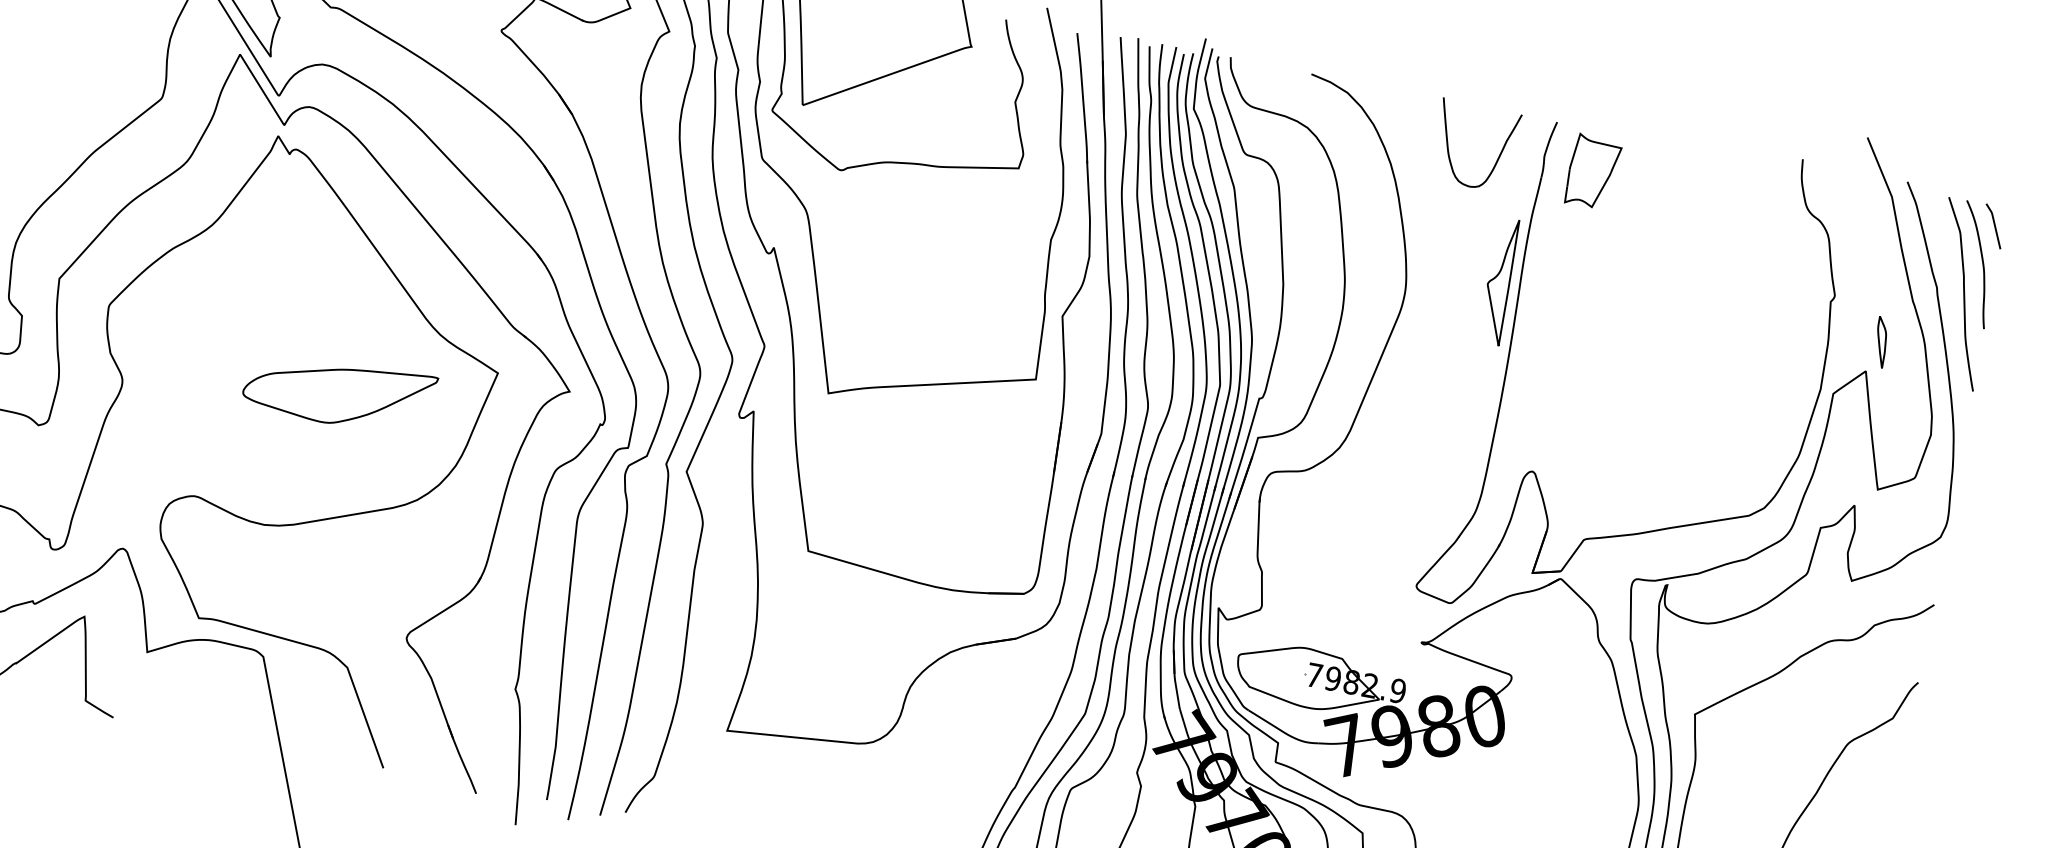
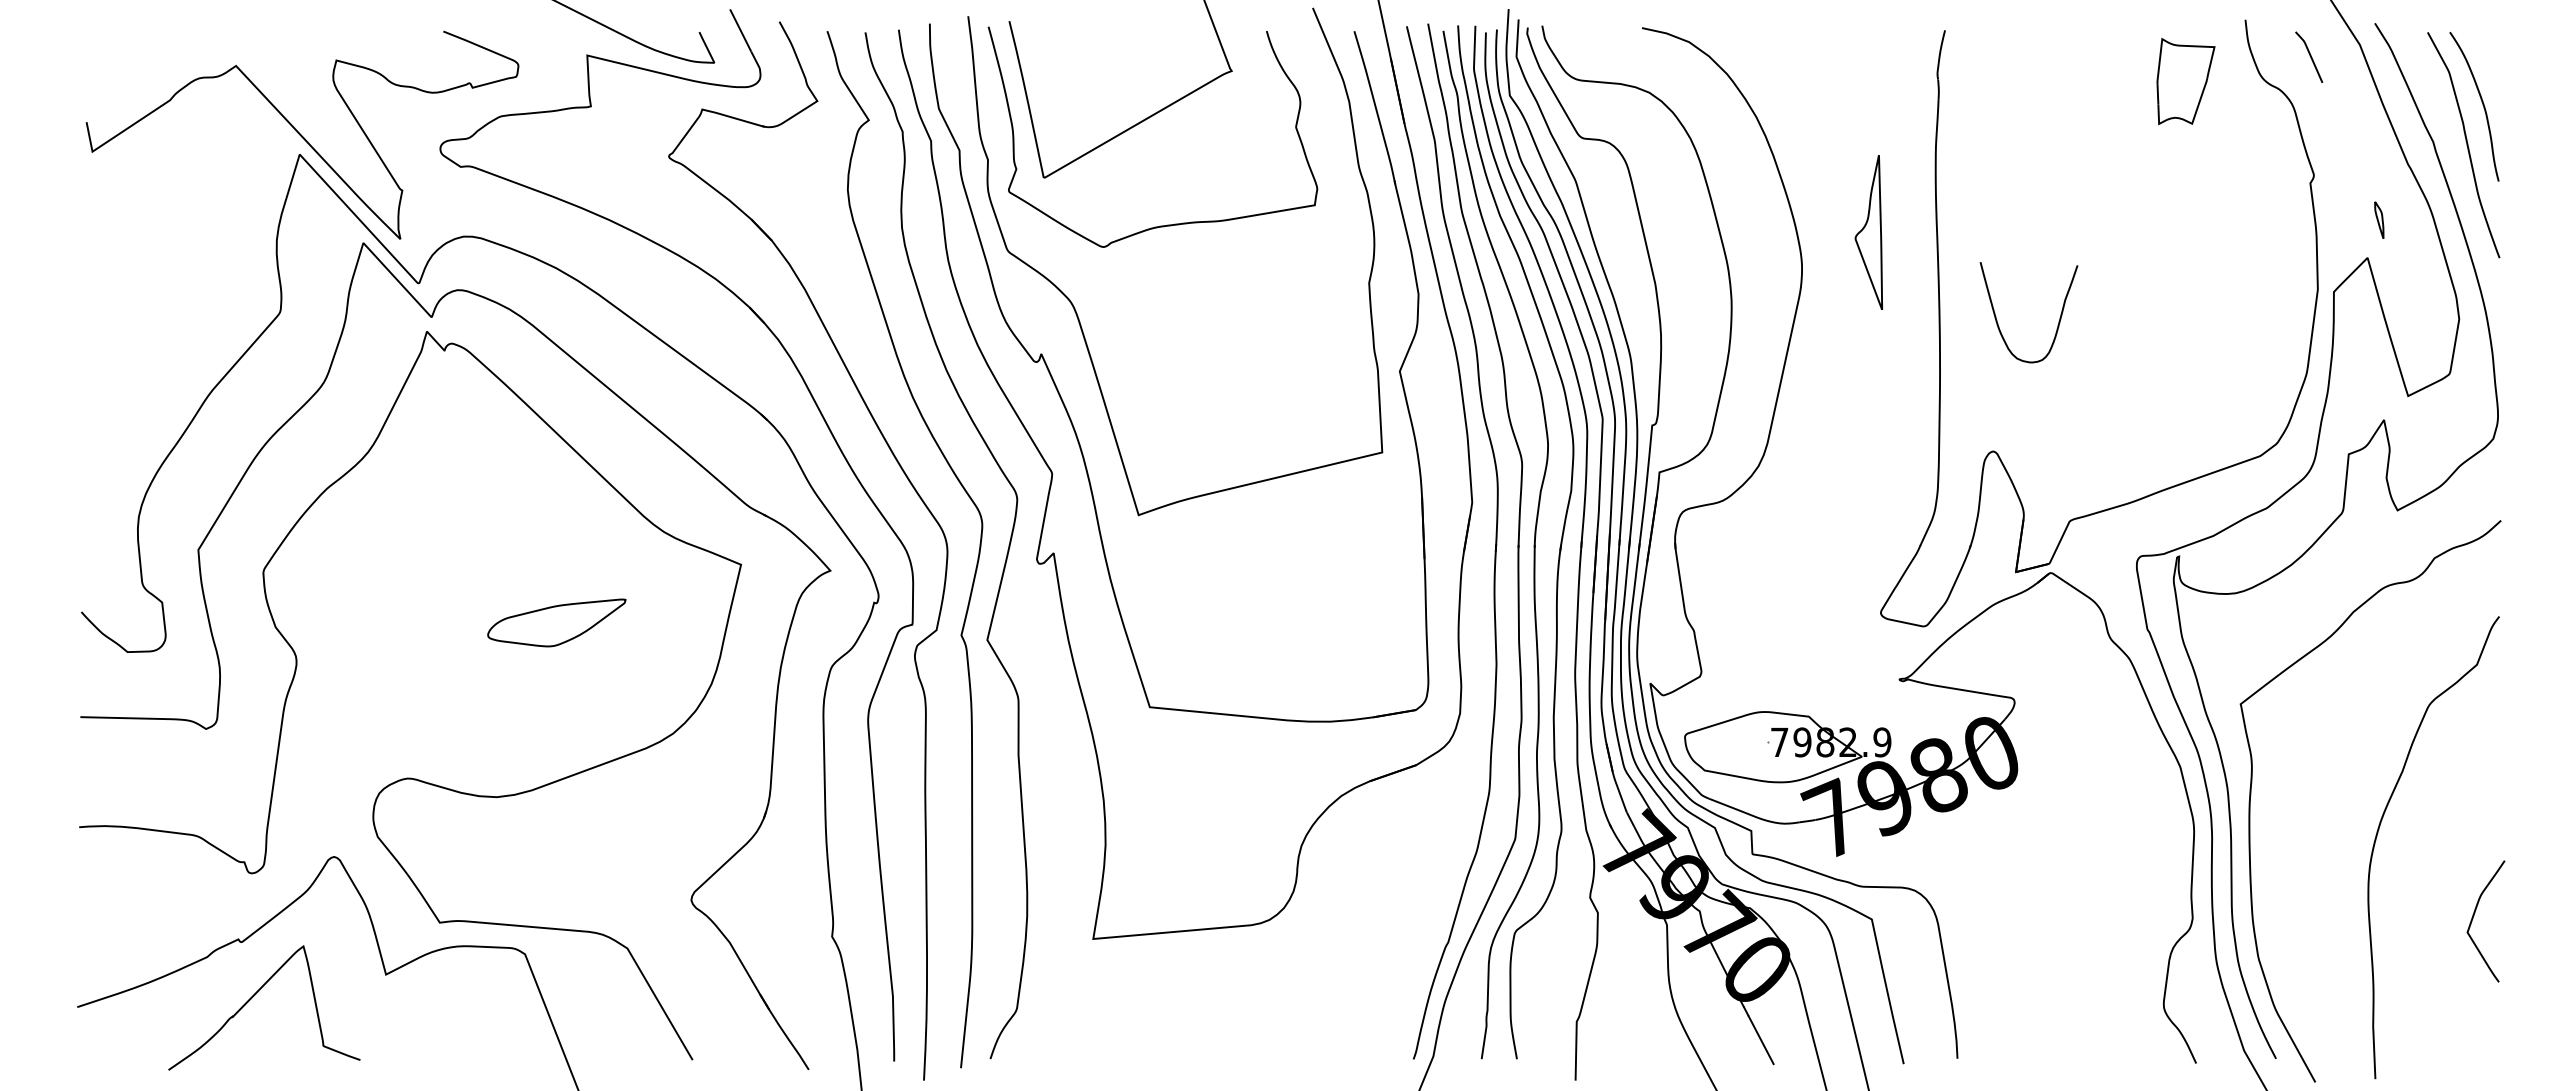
curve: (1498, 157) -> (2058, 321), moved
part: (1592, 171) -> (2185, 81), moved
curve: (1993, 225) -> (2309, 56), moved
part: (1499, 281) -> (1868, 232), moved
part: (1881, 342) -> (2379, 220), size x0.6
part: (339, 392) -> (556, 622), size x0.6

